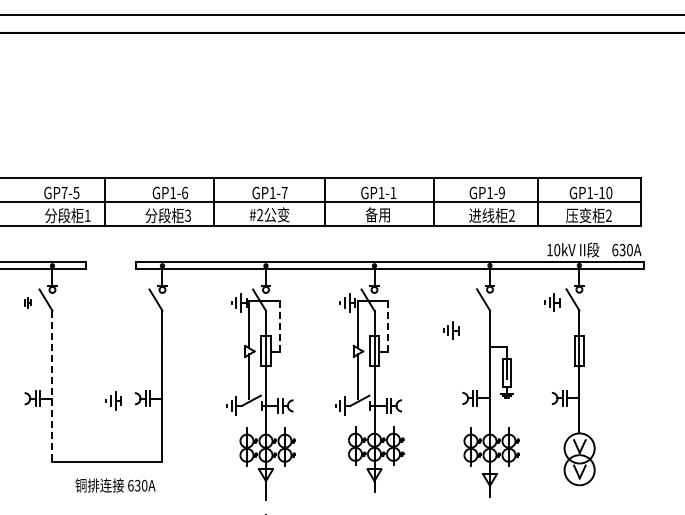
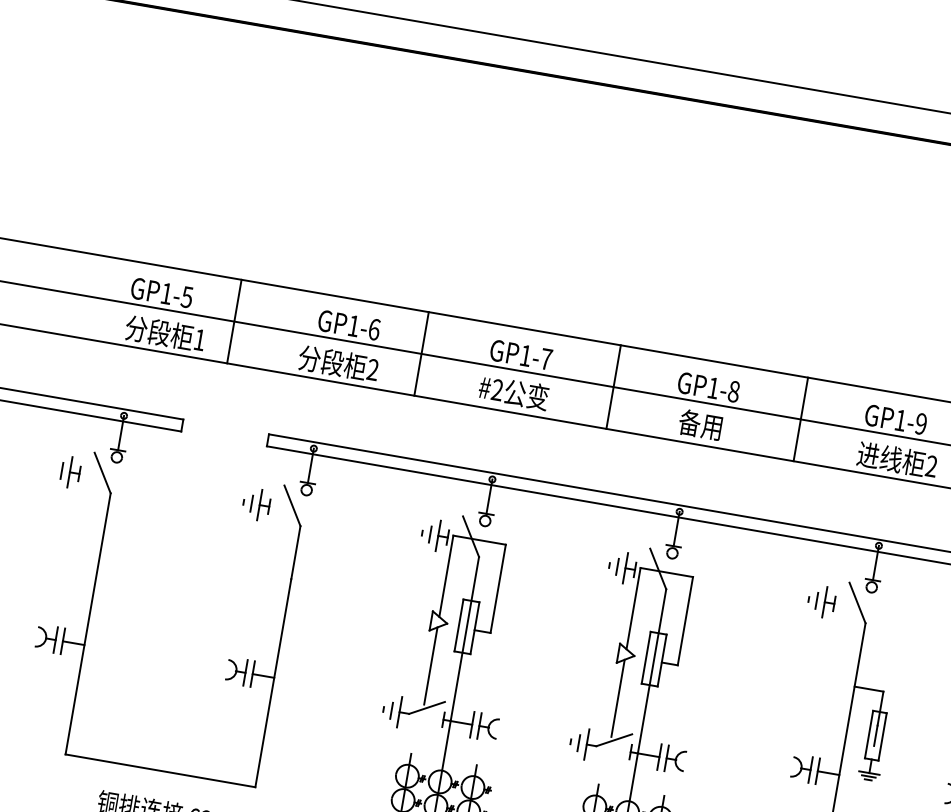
text: (64, 192) -> (166, 292), GP7-5 -> GP1-5
text: (393, 192) -> (734, 390), GP1-1 -> GP1-8
text: (188, 216) -> (373, 371), 3 -> 2
part: (27, 302) -> (70, 471), size x1.67
line: (279, 326) -> (497, 588), dashed -> solid
line: (388, 326) -> (685, 620), dashed -> solid
part: (451, 330) -> (822, 601), moved
line: (52, 386) -> (88, 623), dashed -> solid
part: (113, 400) -> (256, 503), moved

